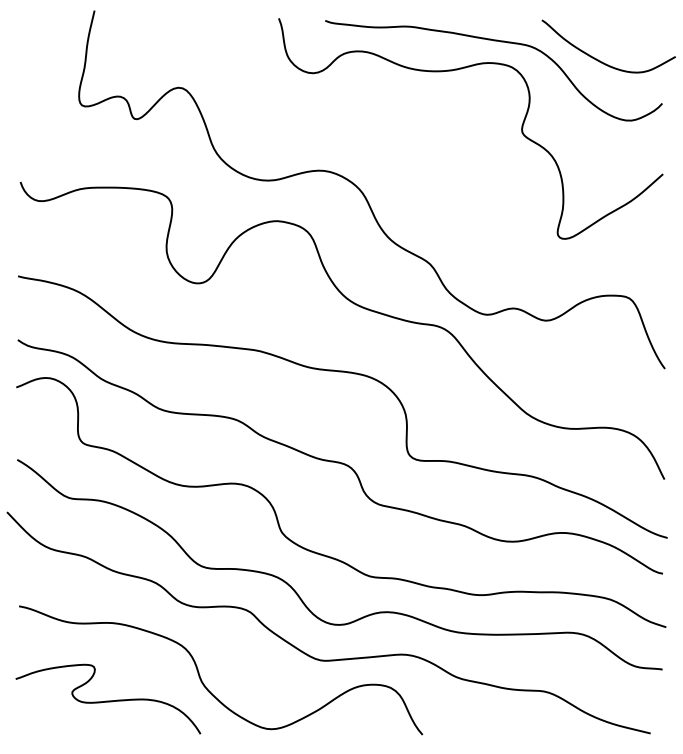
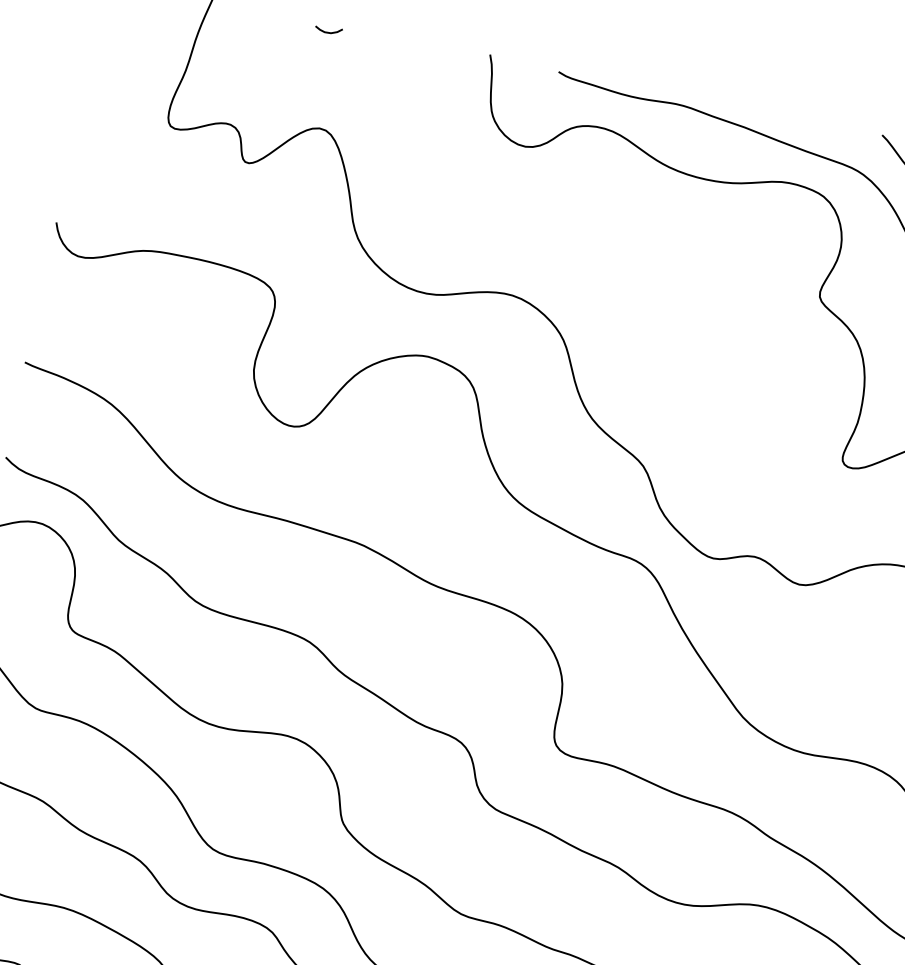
curve: (171, 24) -> (328, 32), added

